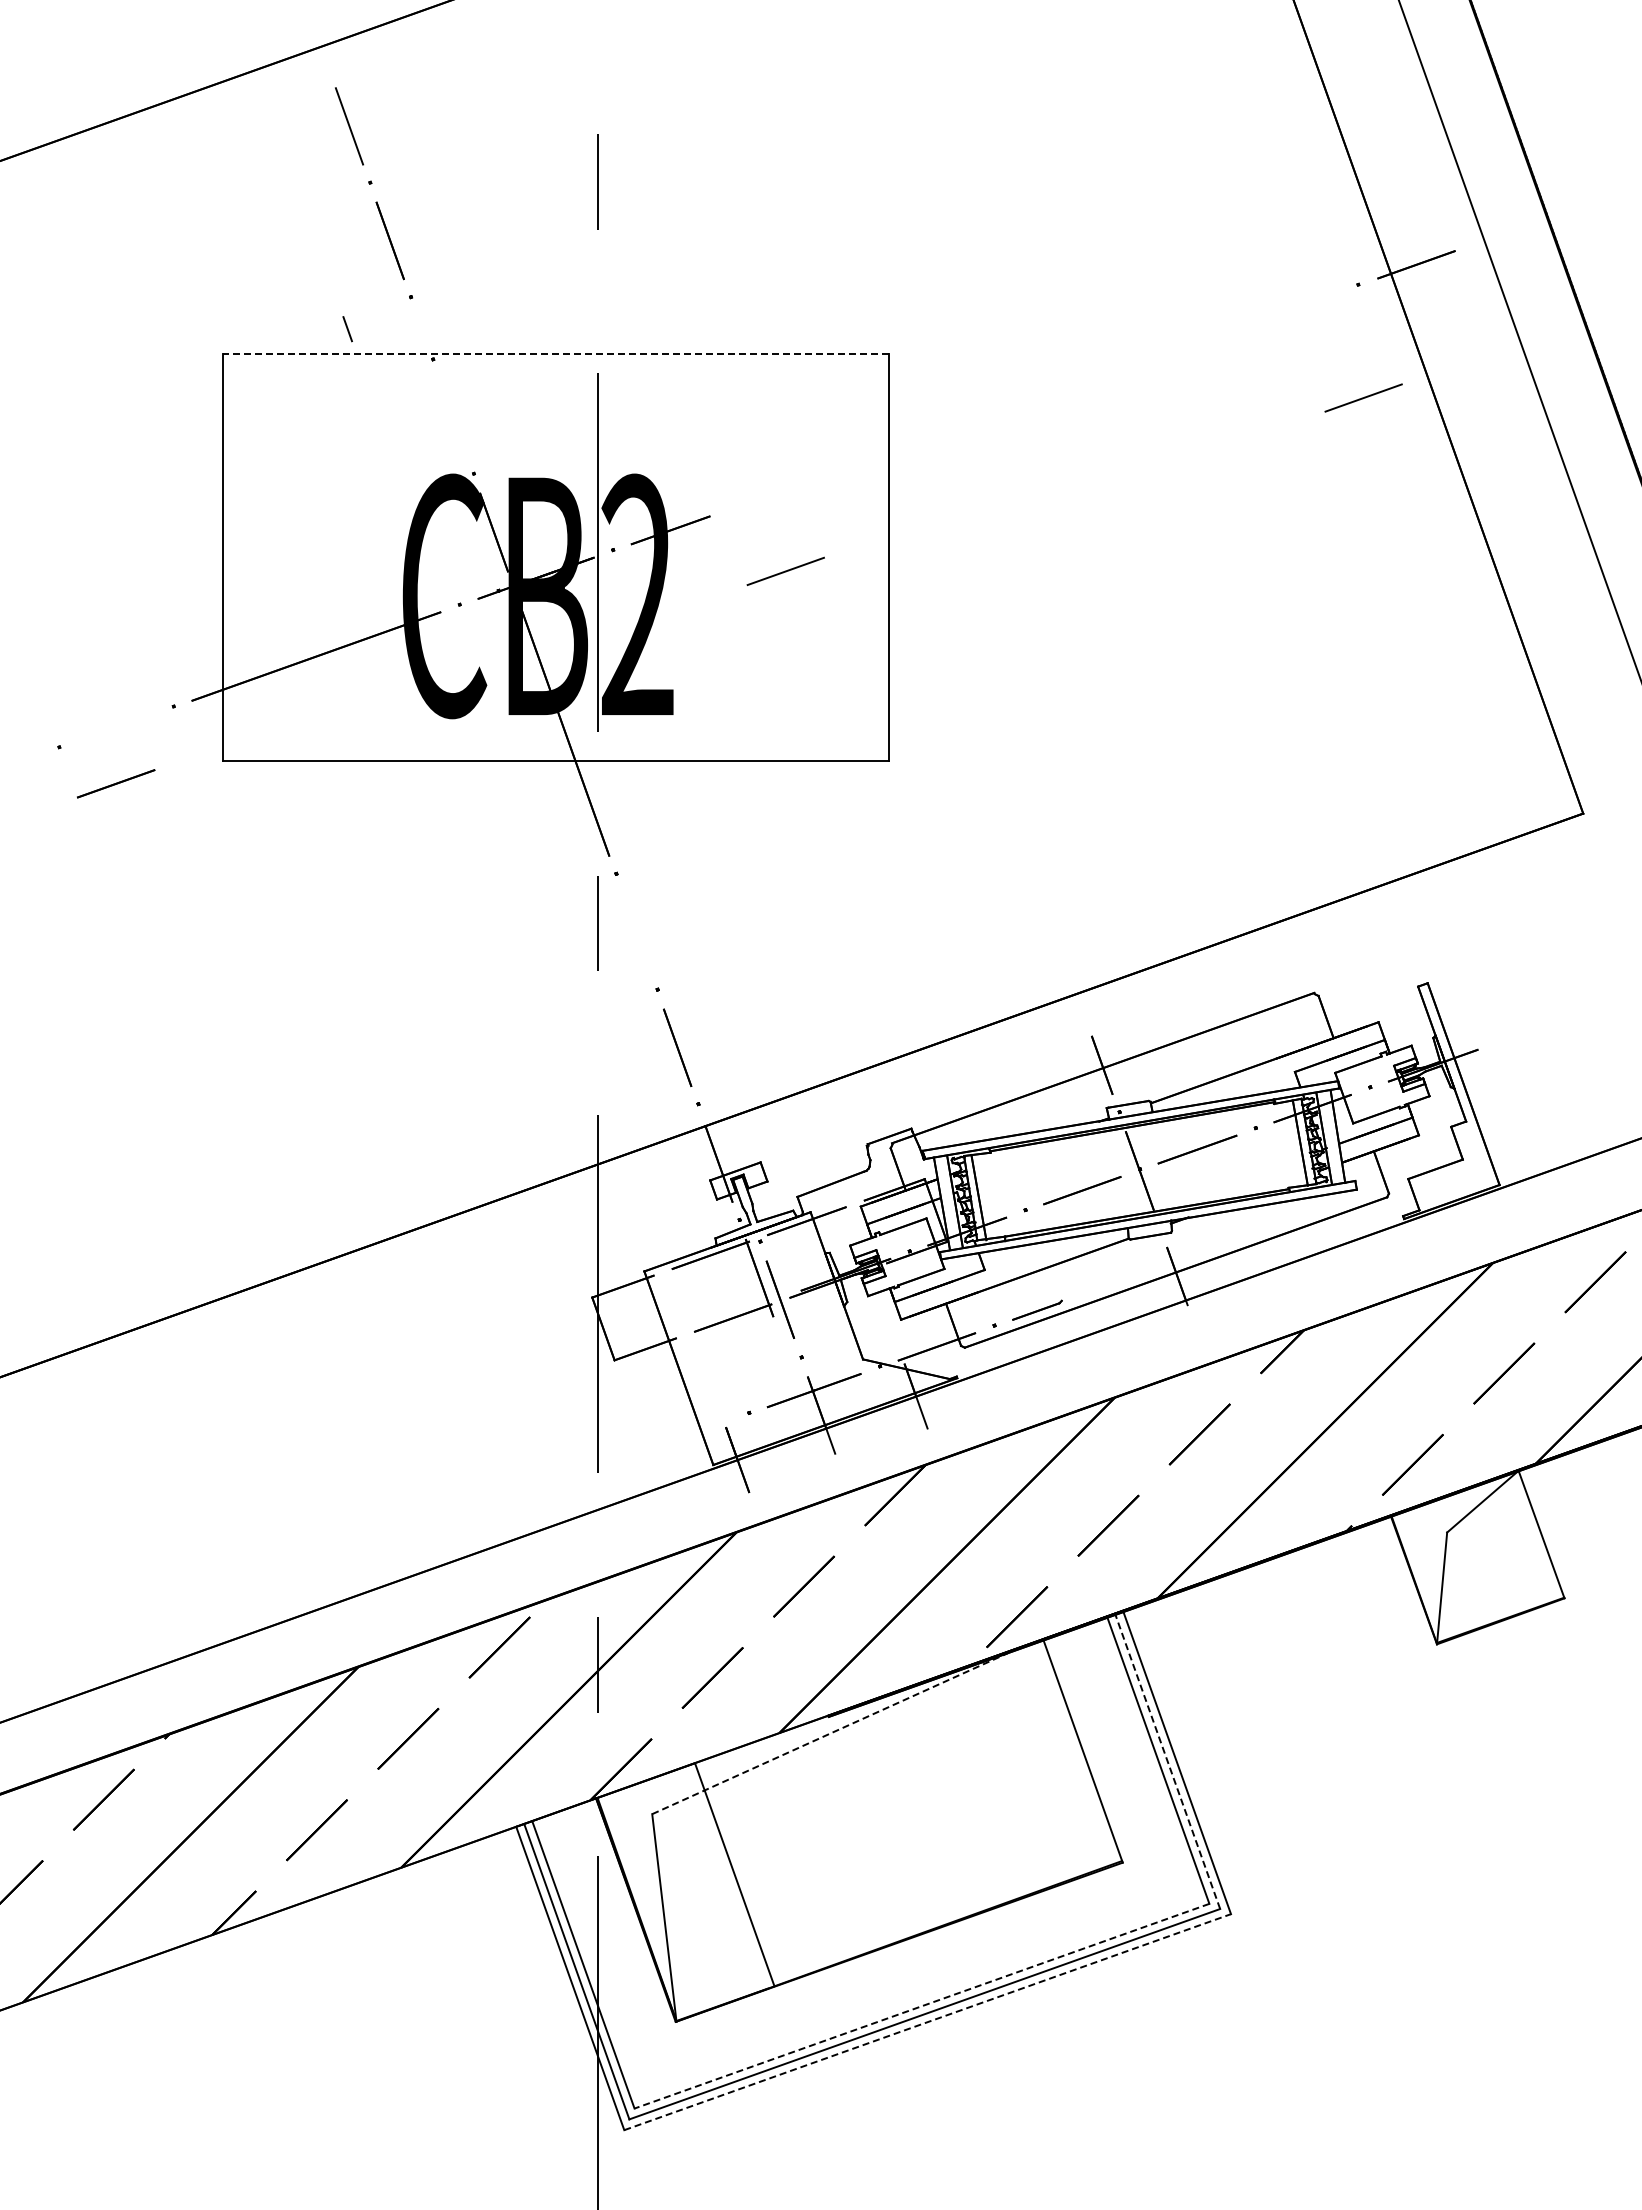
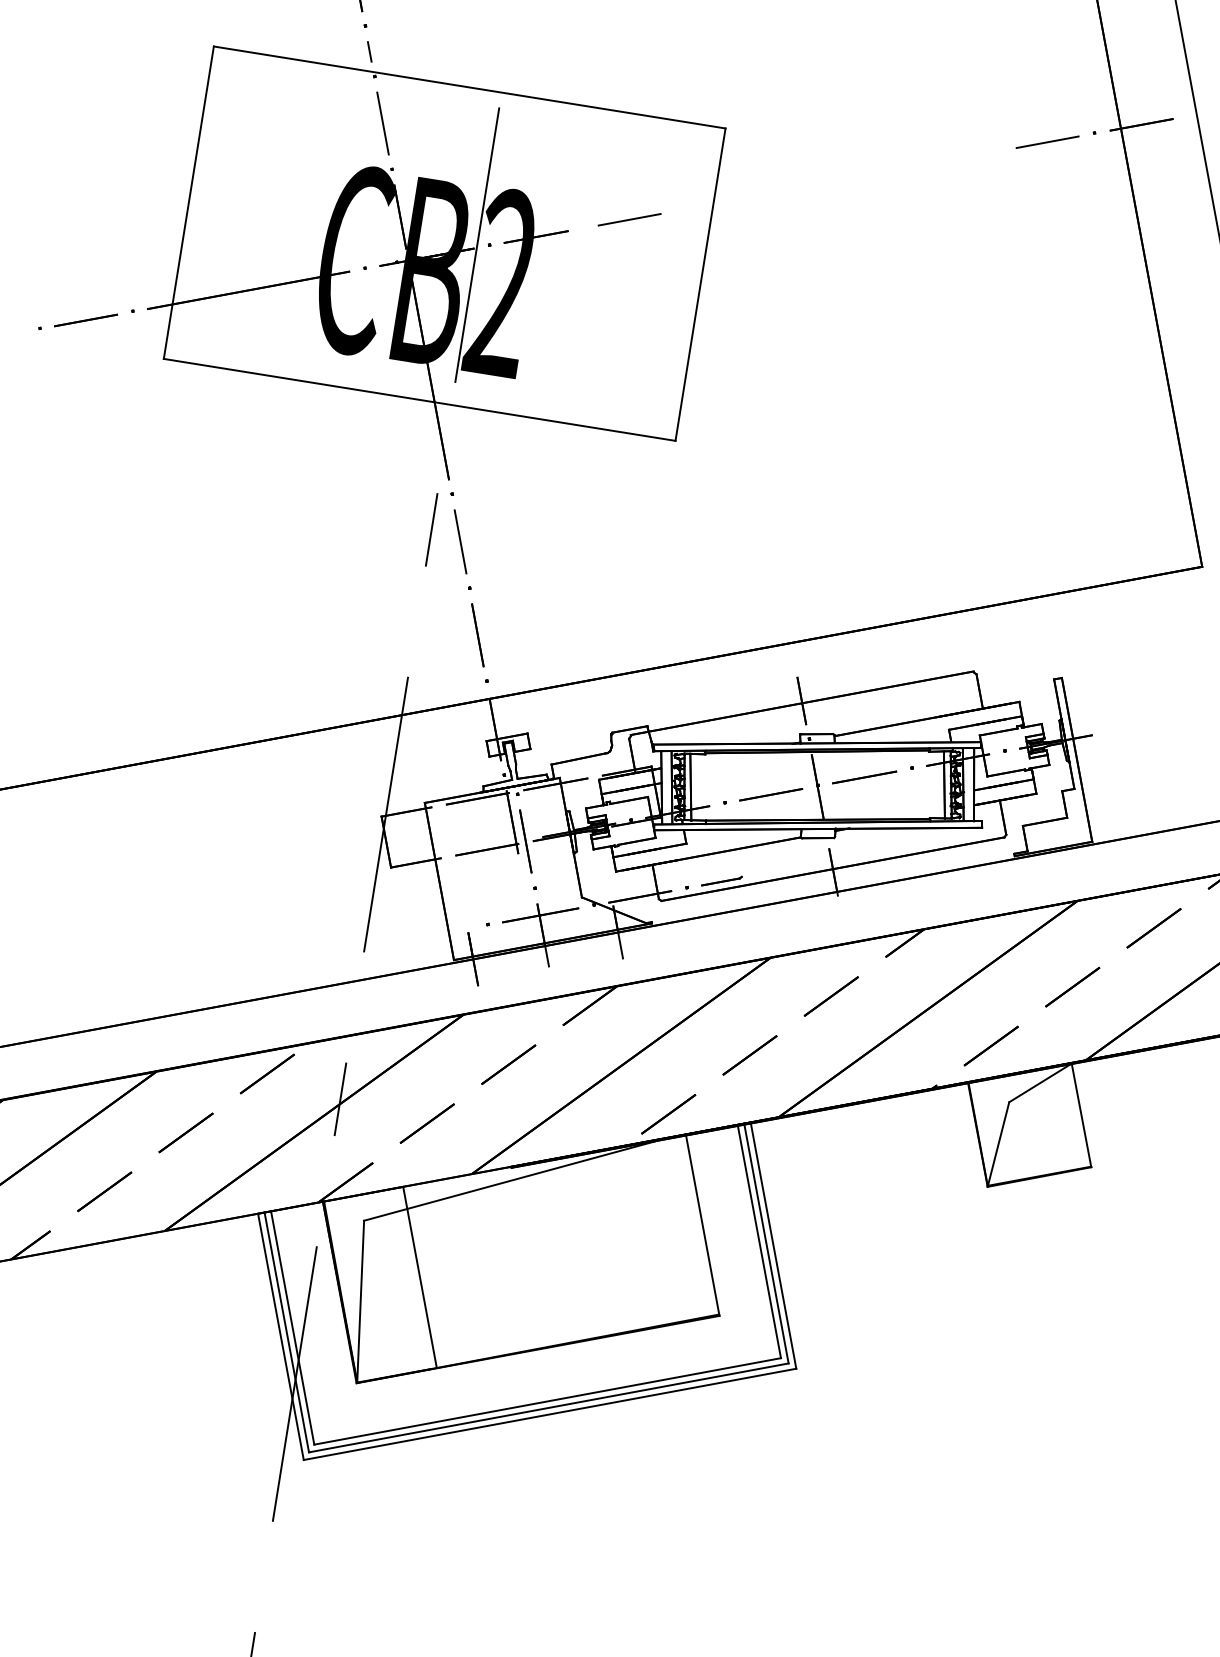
line: (347, 329) -> (369, 52), moved
line: (555, 354) -> (469, 87), dashed -> solid
line: (1363, 397) -> (1047, 141), moved
line: (452, 417) -> (382, 123), added
line: (785, 570) -> (629, 219), moved
line: (116, 783) -> (86, 320), moved
line: (636, 932) -> (460, 541), added
line: (830, 1733) -> (510, 1180), dashed -> solid
line: (1167, 1761) -> (766, 1243), dashed -> solid
line: (921, 2006) -> (547, 1401), dashed -> solid
line: (928, 2022) -> (550, 1414), dashed -> solid

